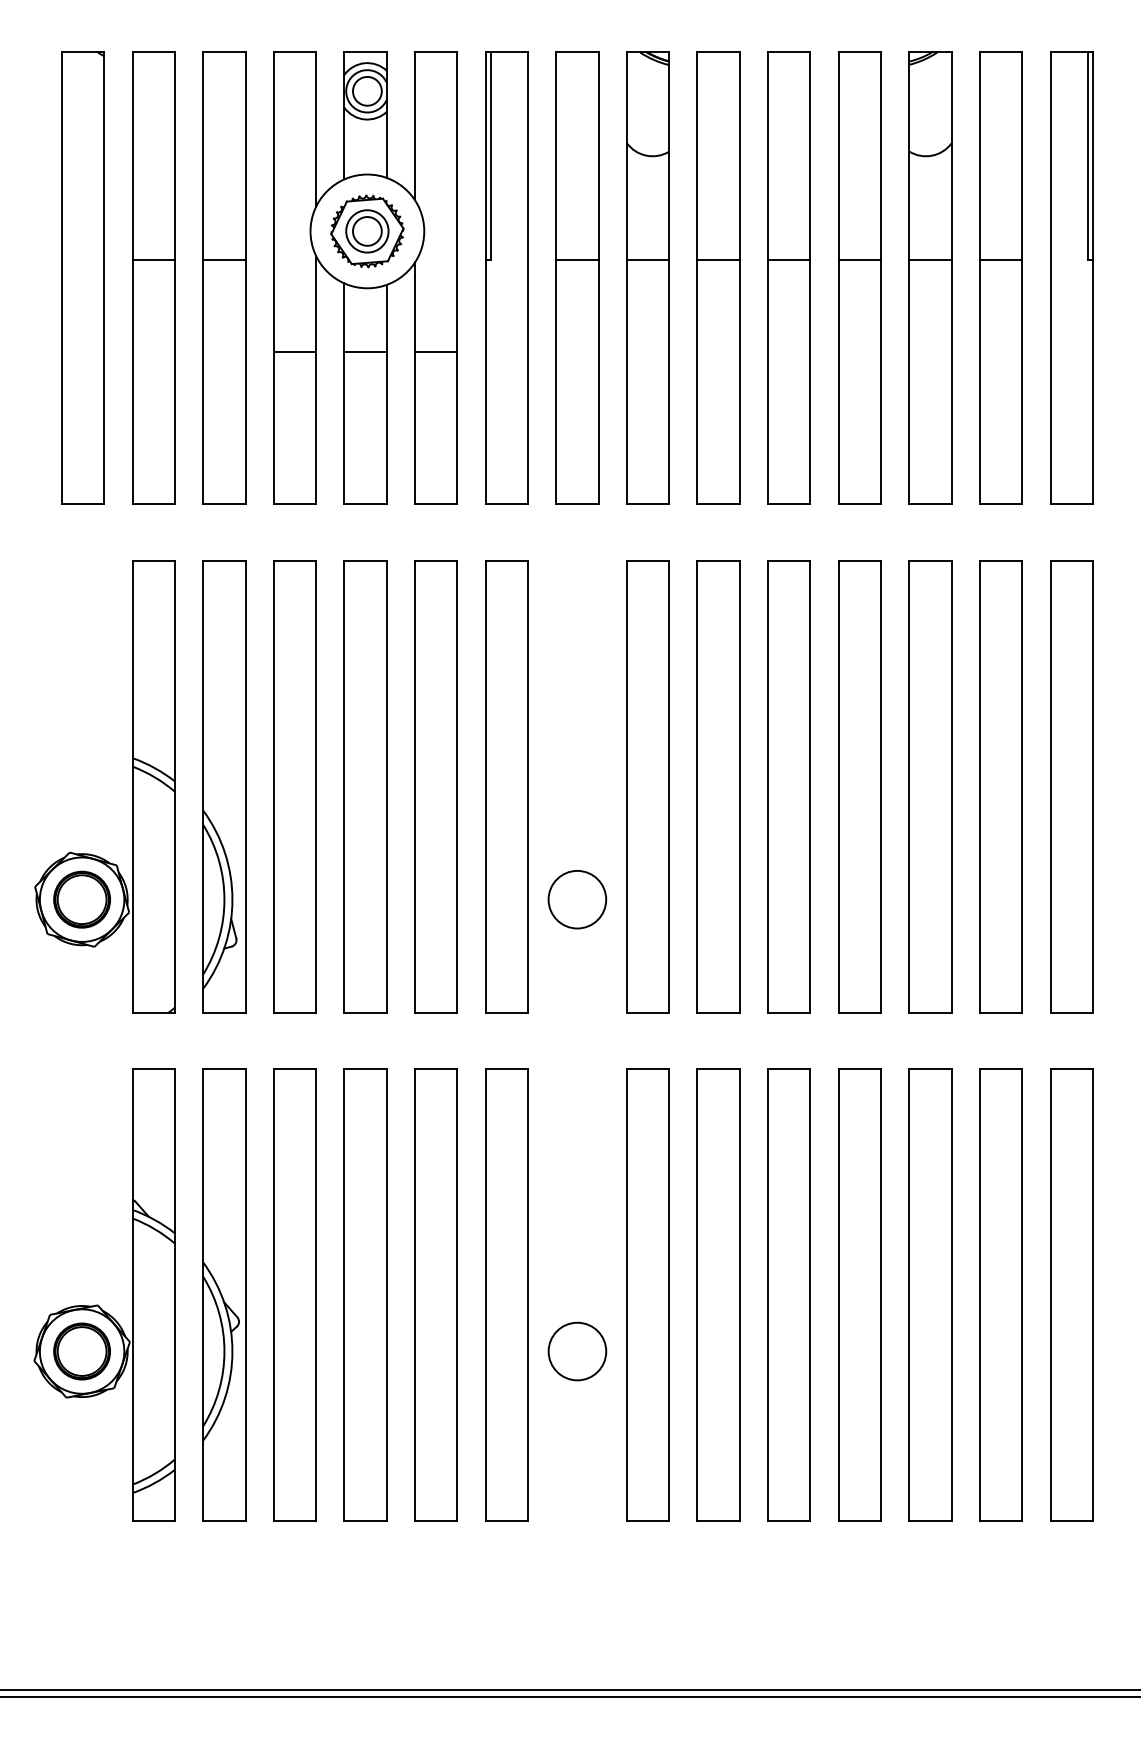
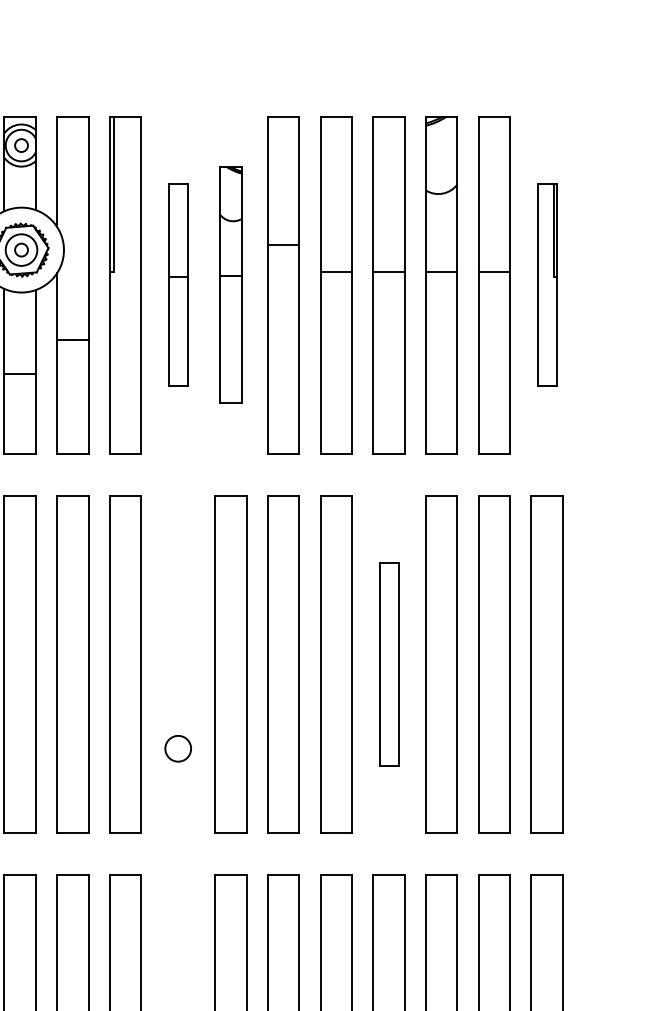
circle: (367, 90) -> (21, 144), size x0.6
circle: (367, 231) -> (21, 250), size x0.6
line: (718, 260) -> (283, 245), moved
part: (577, 277) -> (178, 284), size x0.6
part: (647, 277) -> (230, 284), size x0.7
part: (1071, 277) -> (546, 284), size x0.6
line: (365, 351) -> (20, 374), moved
part: (859, 786) -> (388, 664), size x0.6
circle: (577, 899) -> (178, 748), size x0.6

